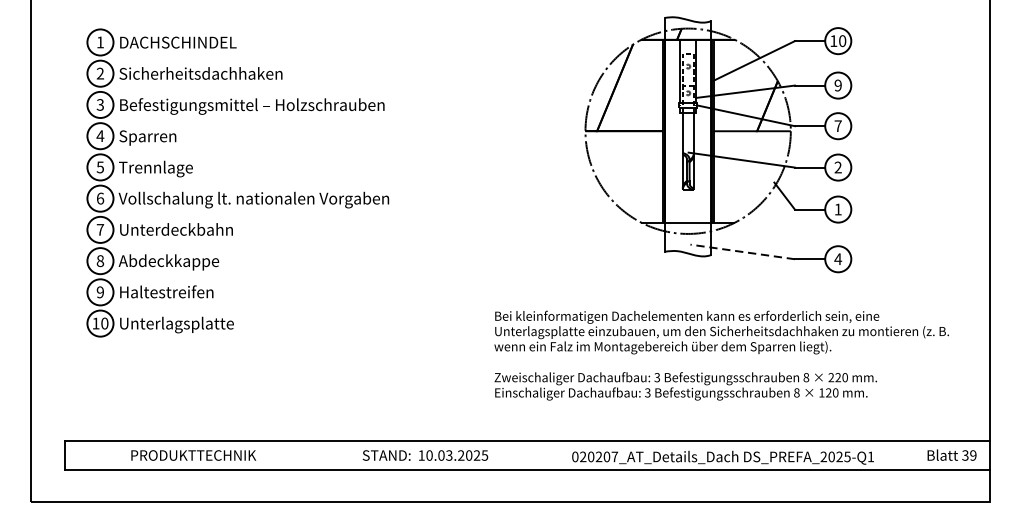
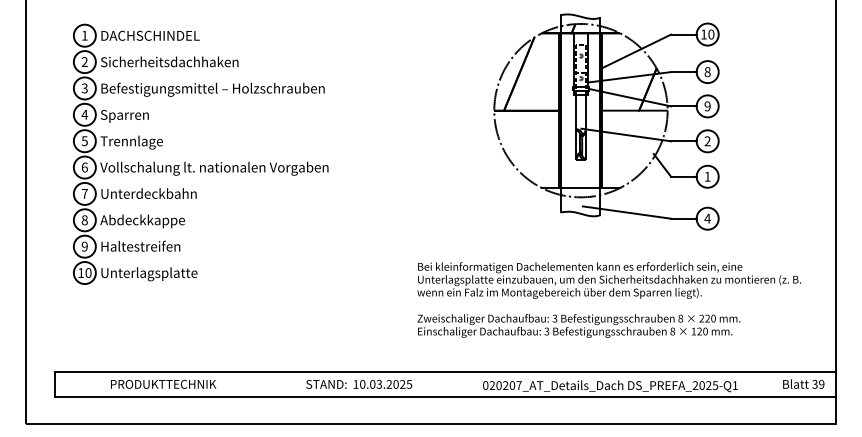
text: (838, 86) -> (707, 72), 9 -> 8
text: (838, 126) -> (707, 106), 7 -> 9
line: (743, 251) -> (627, 212), dashed -> solid

